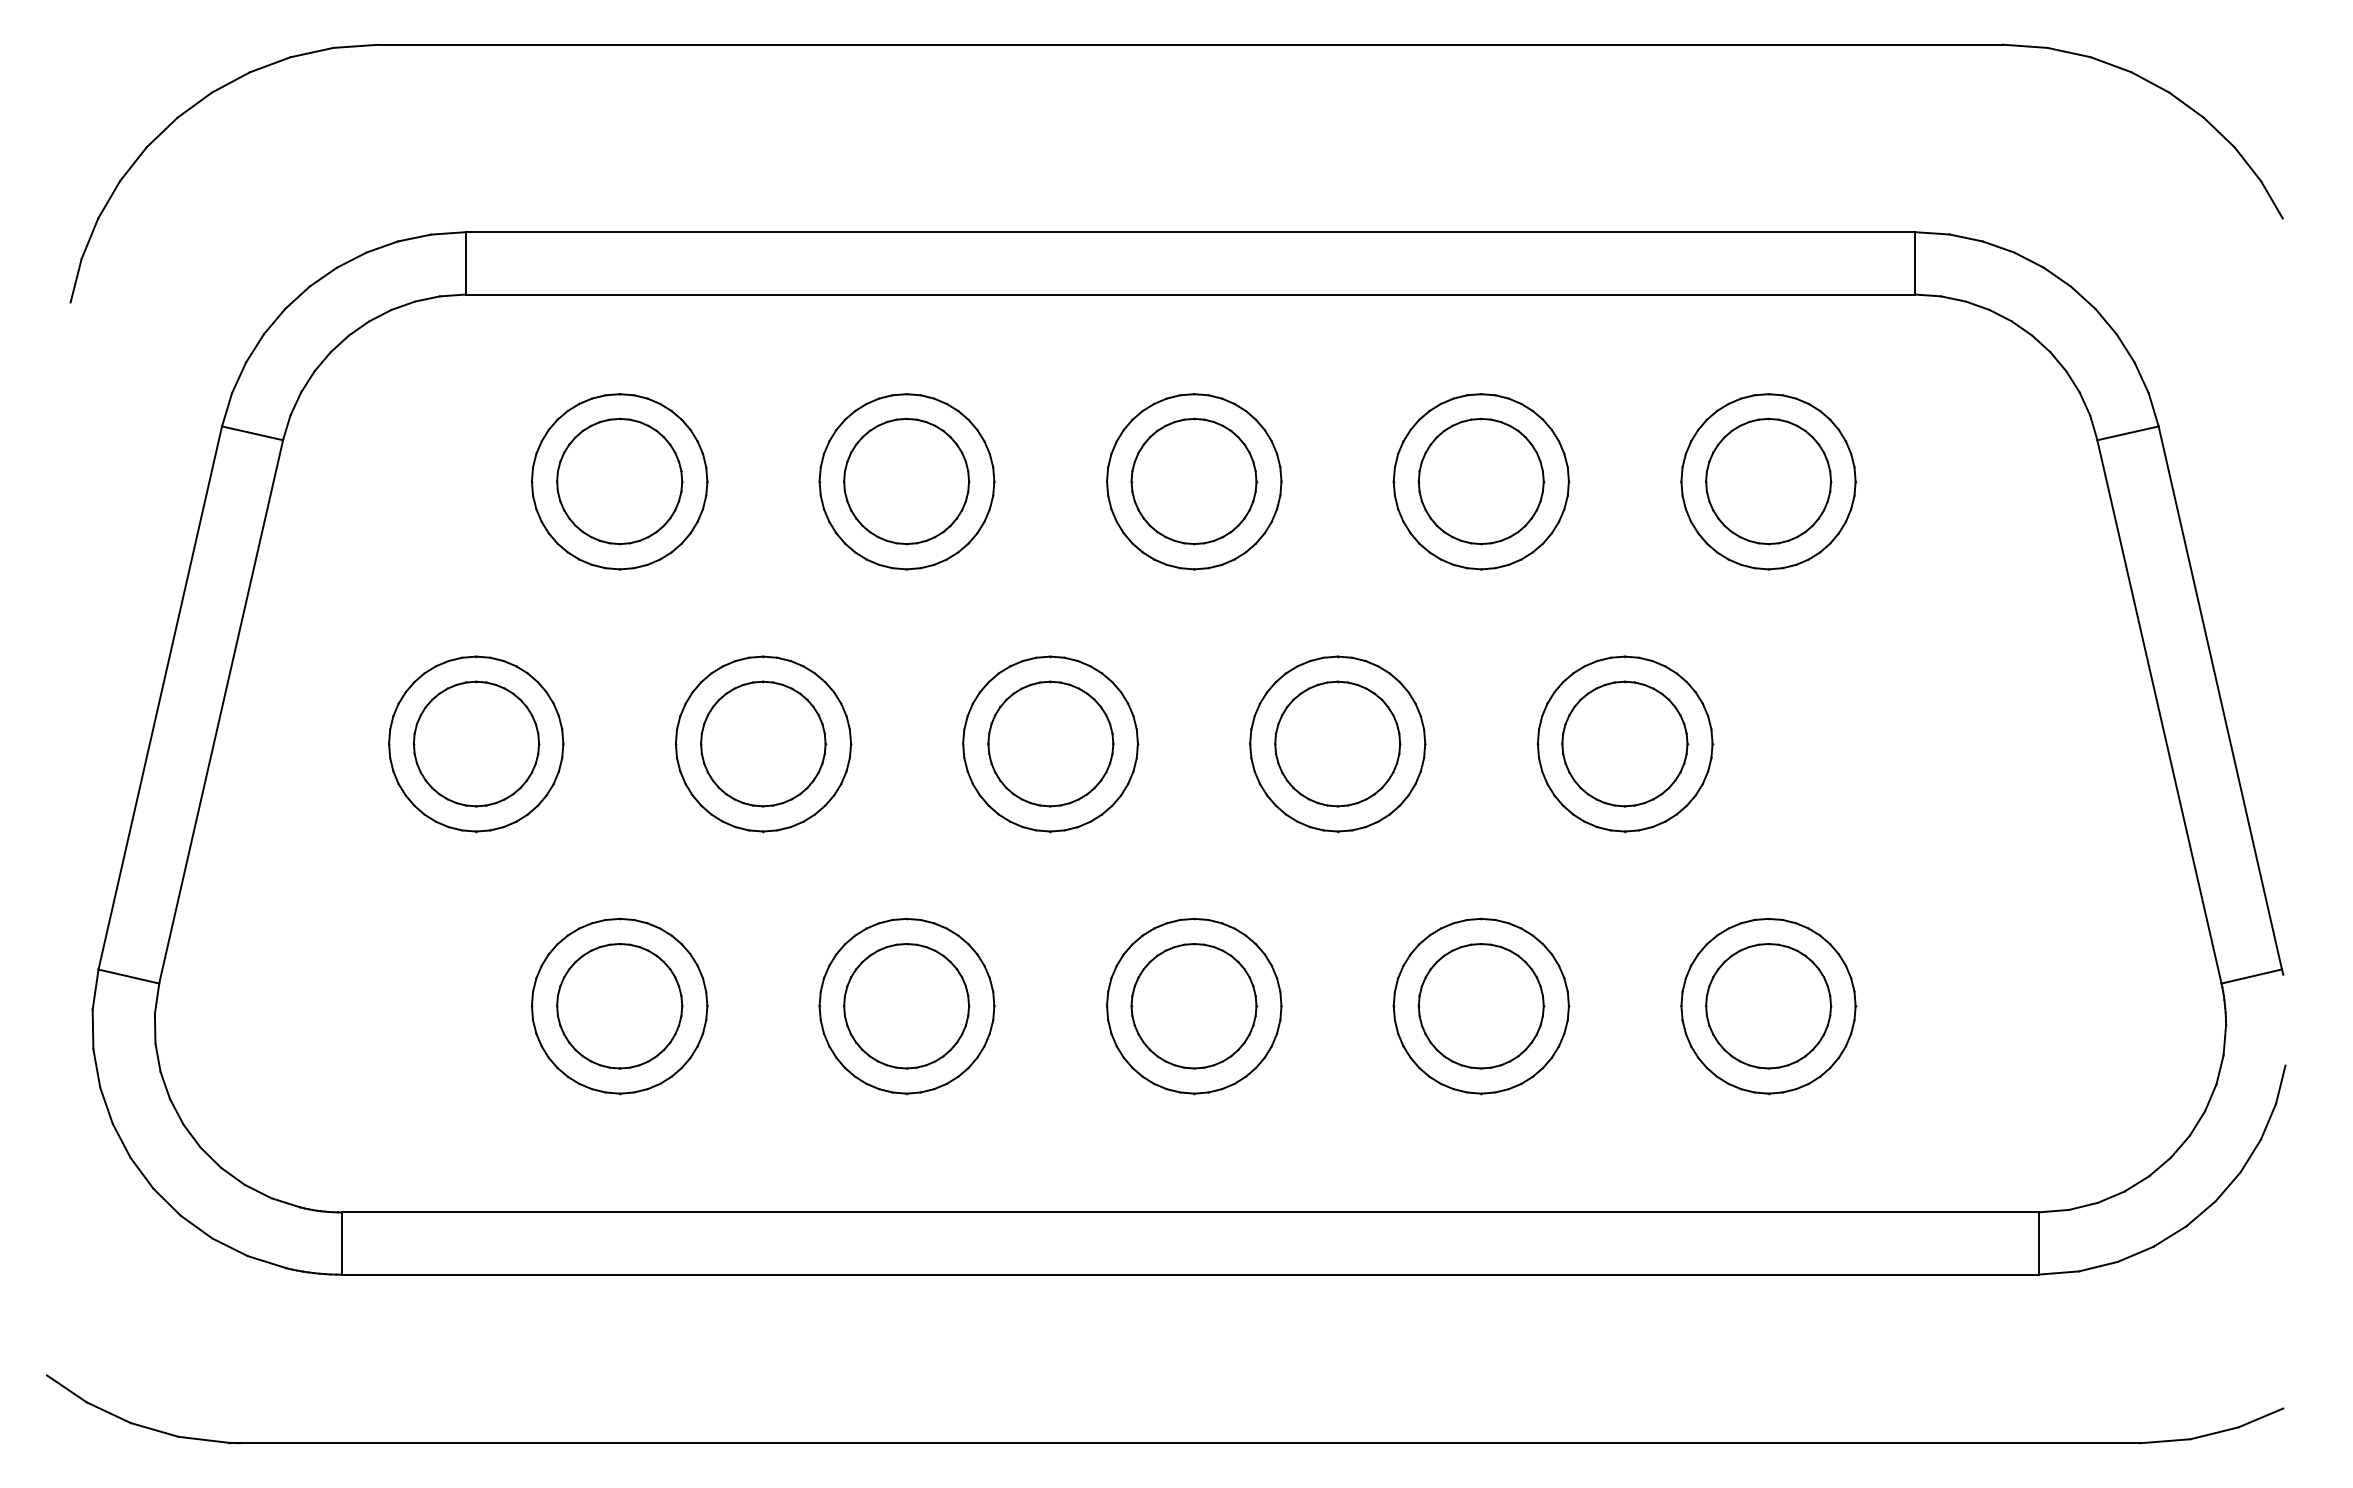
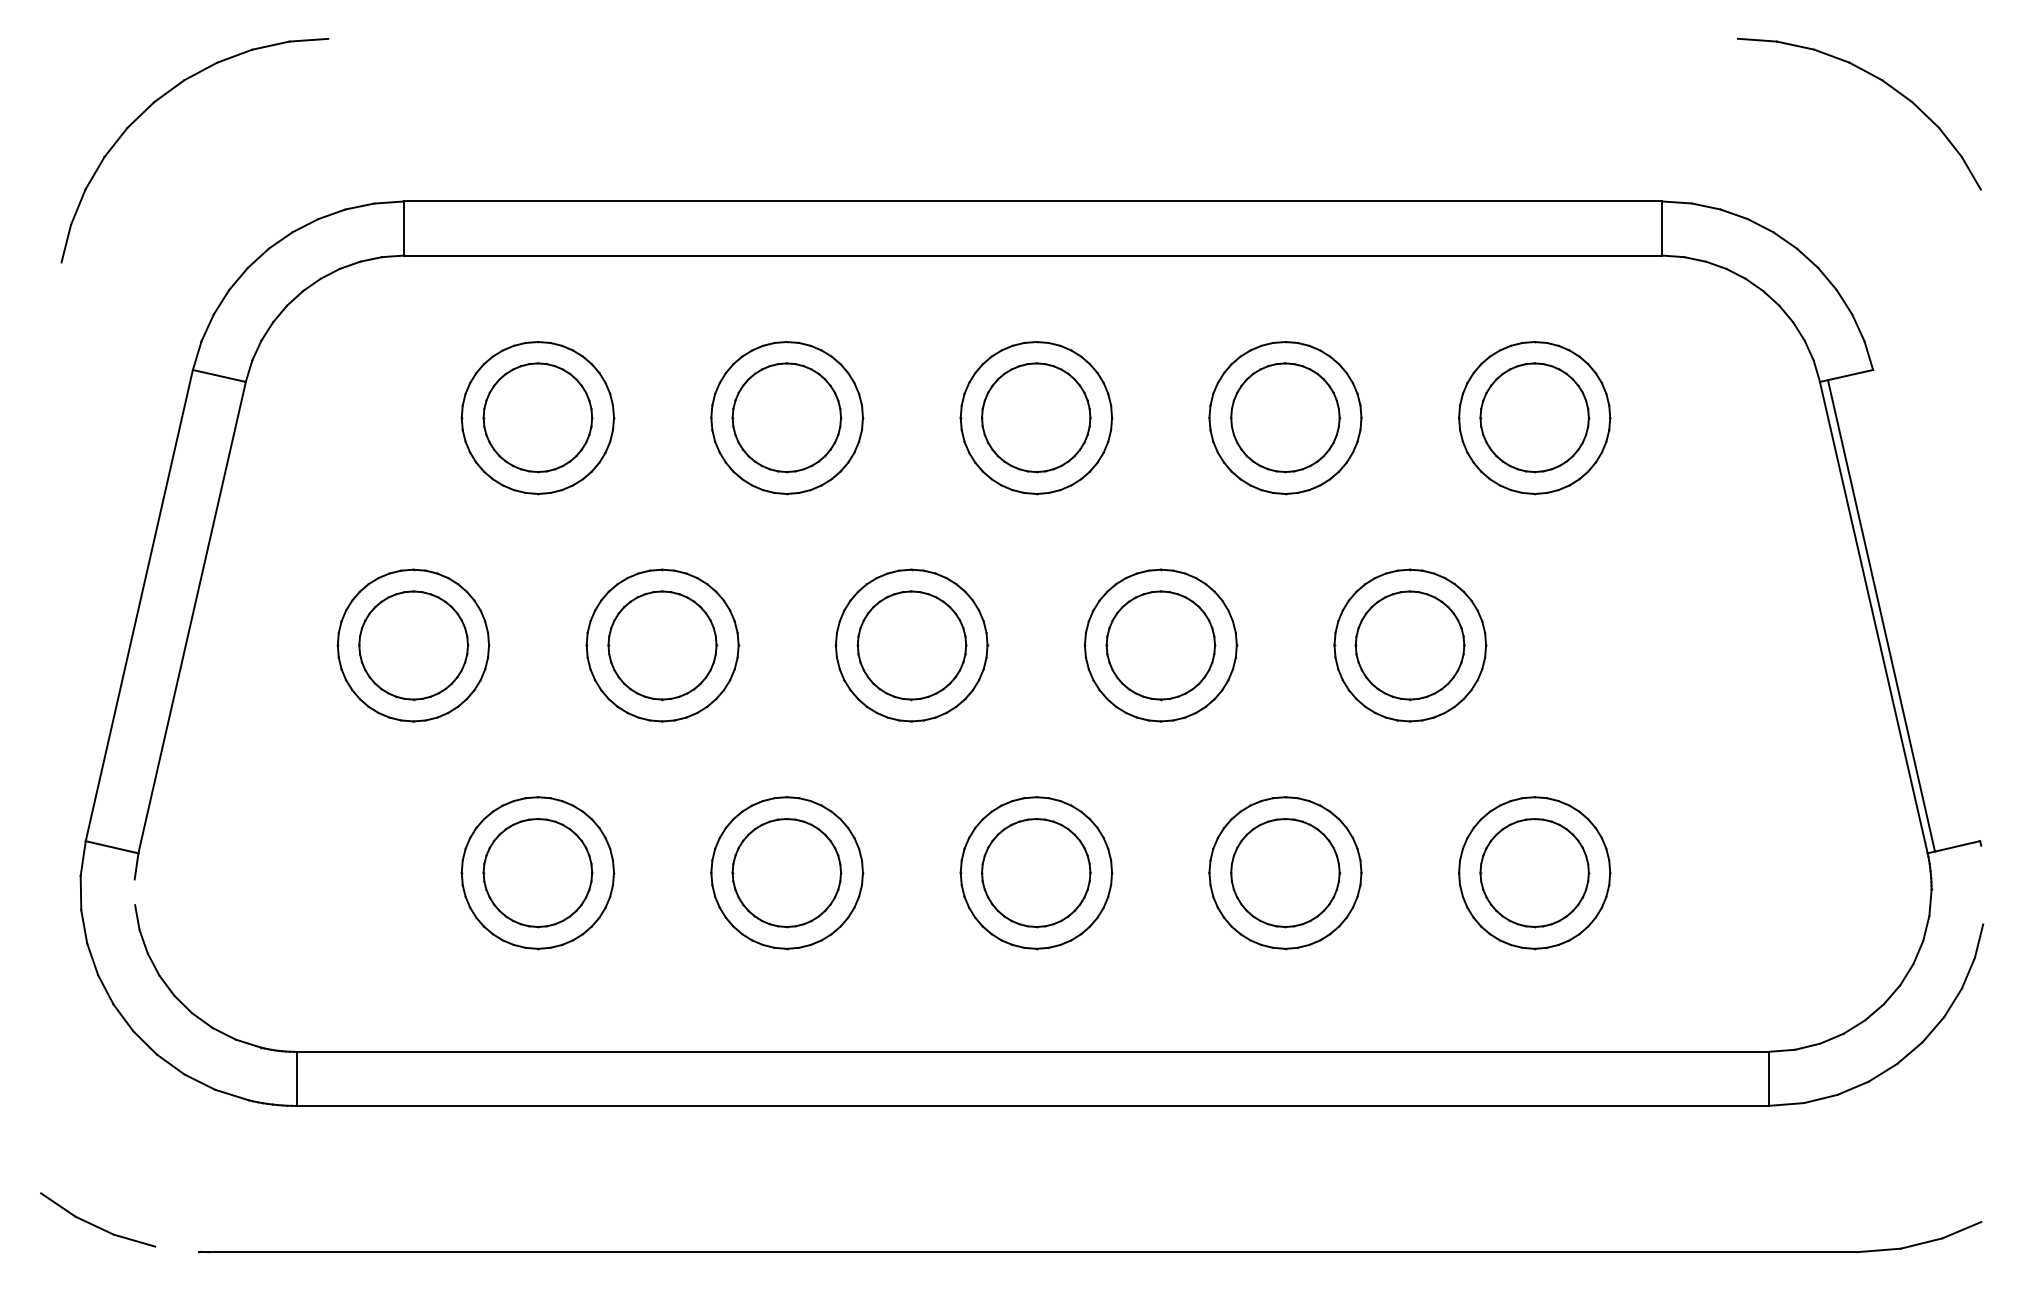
line: (1190, 44) -> (1033, 38), removed
line: (2219, 697) -> (1880, 615), moved
line: (154, 1028) -> (134, 892), removed
line: (203, 1439) -> (176, 1248), removed

